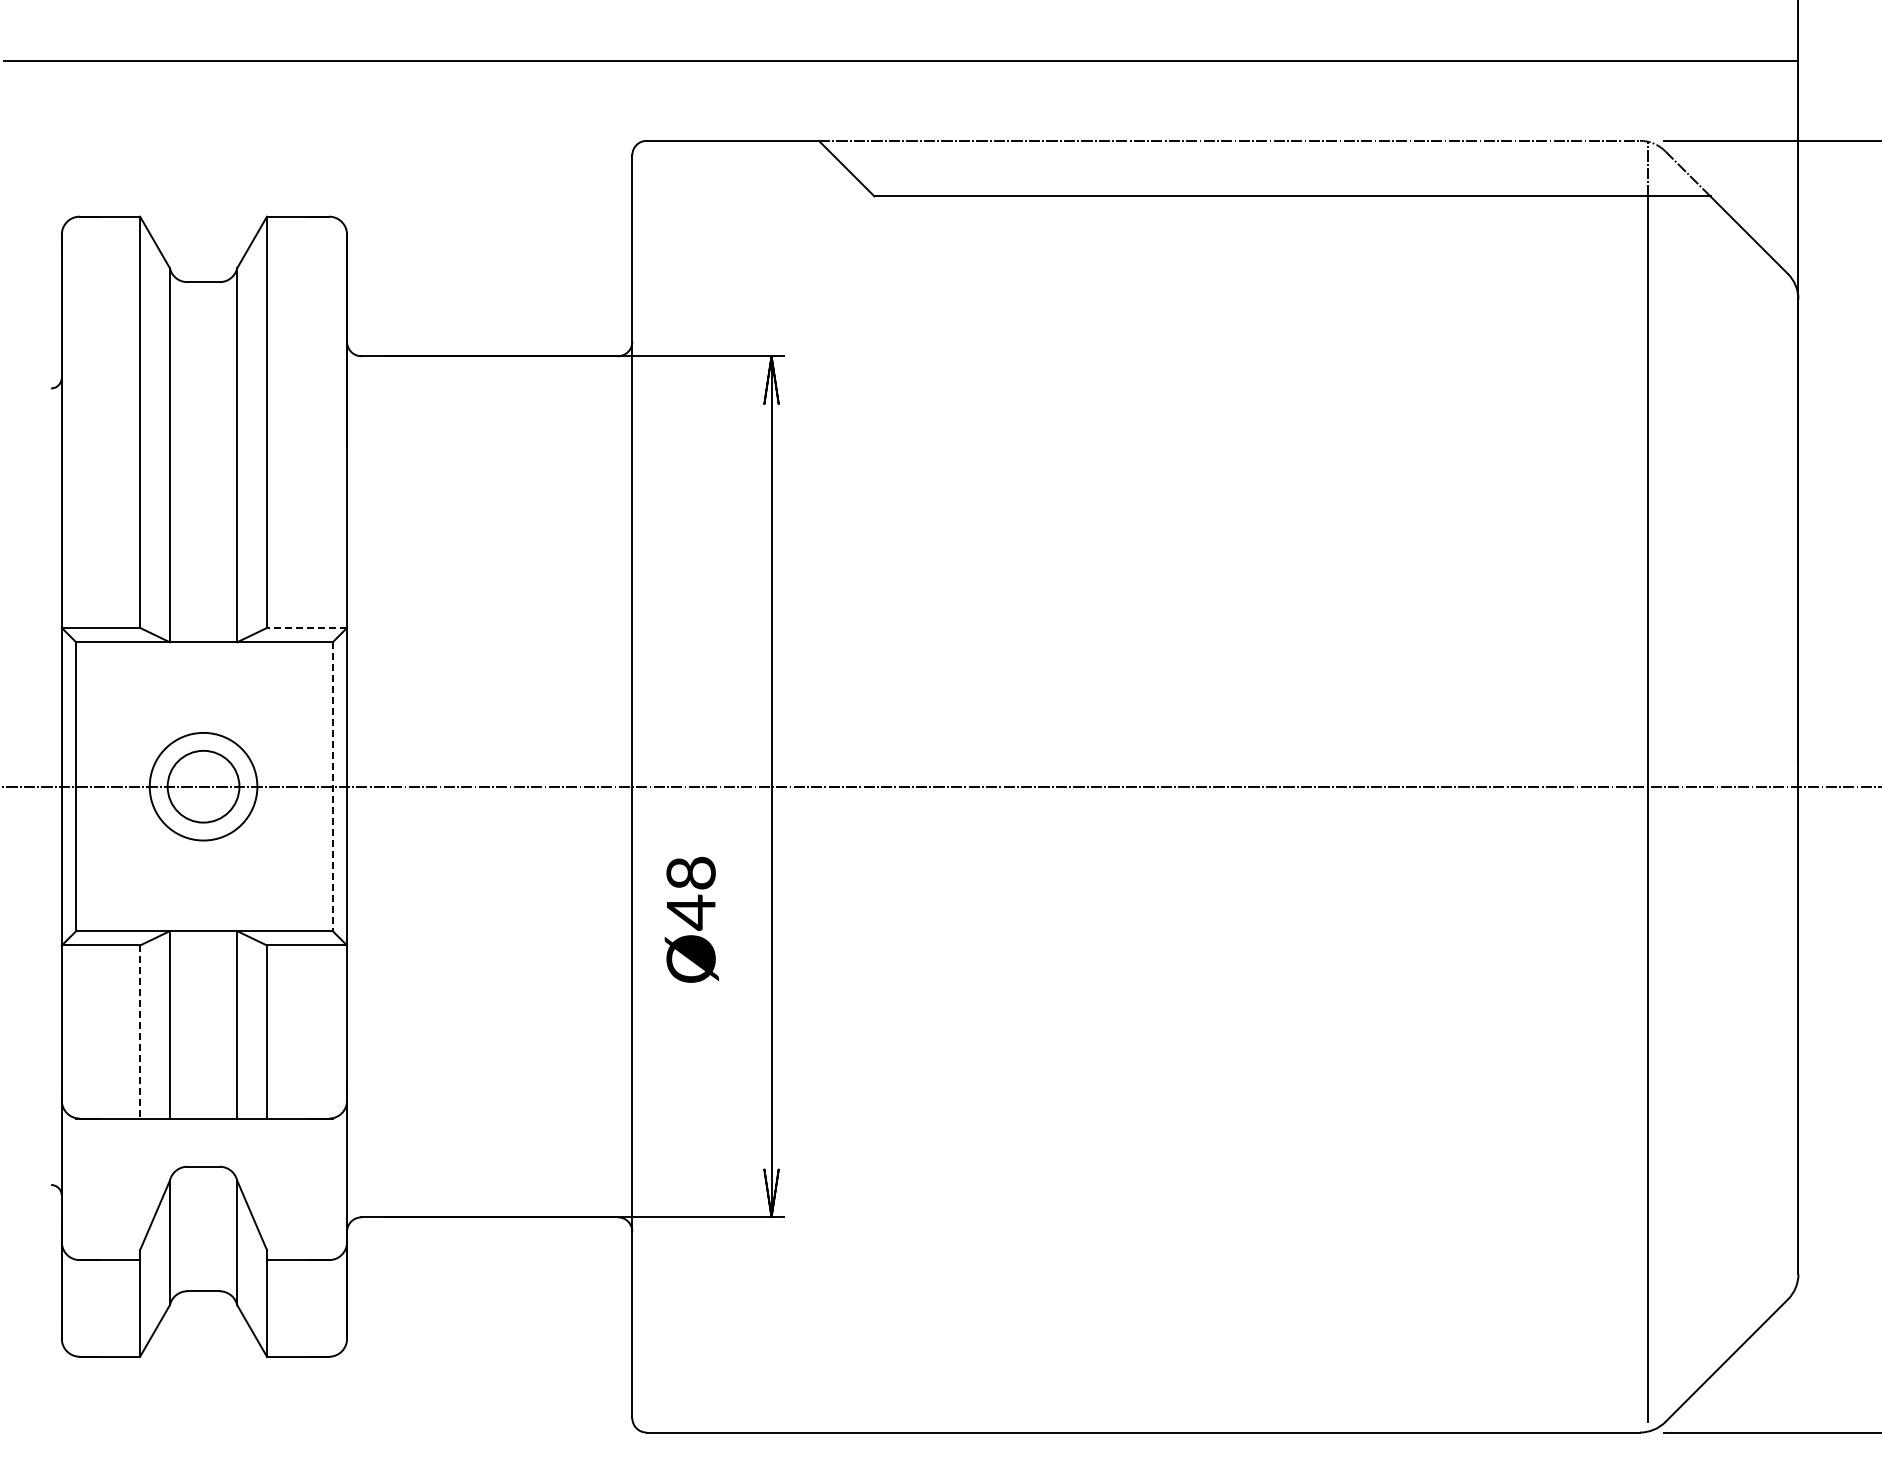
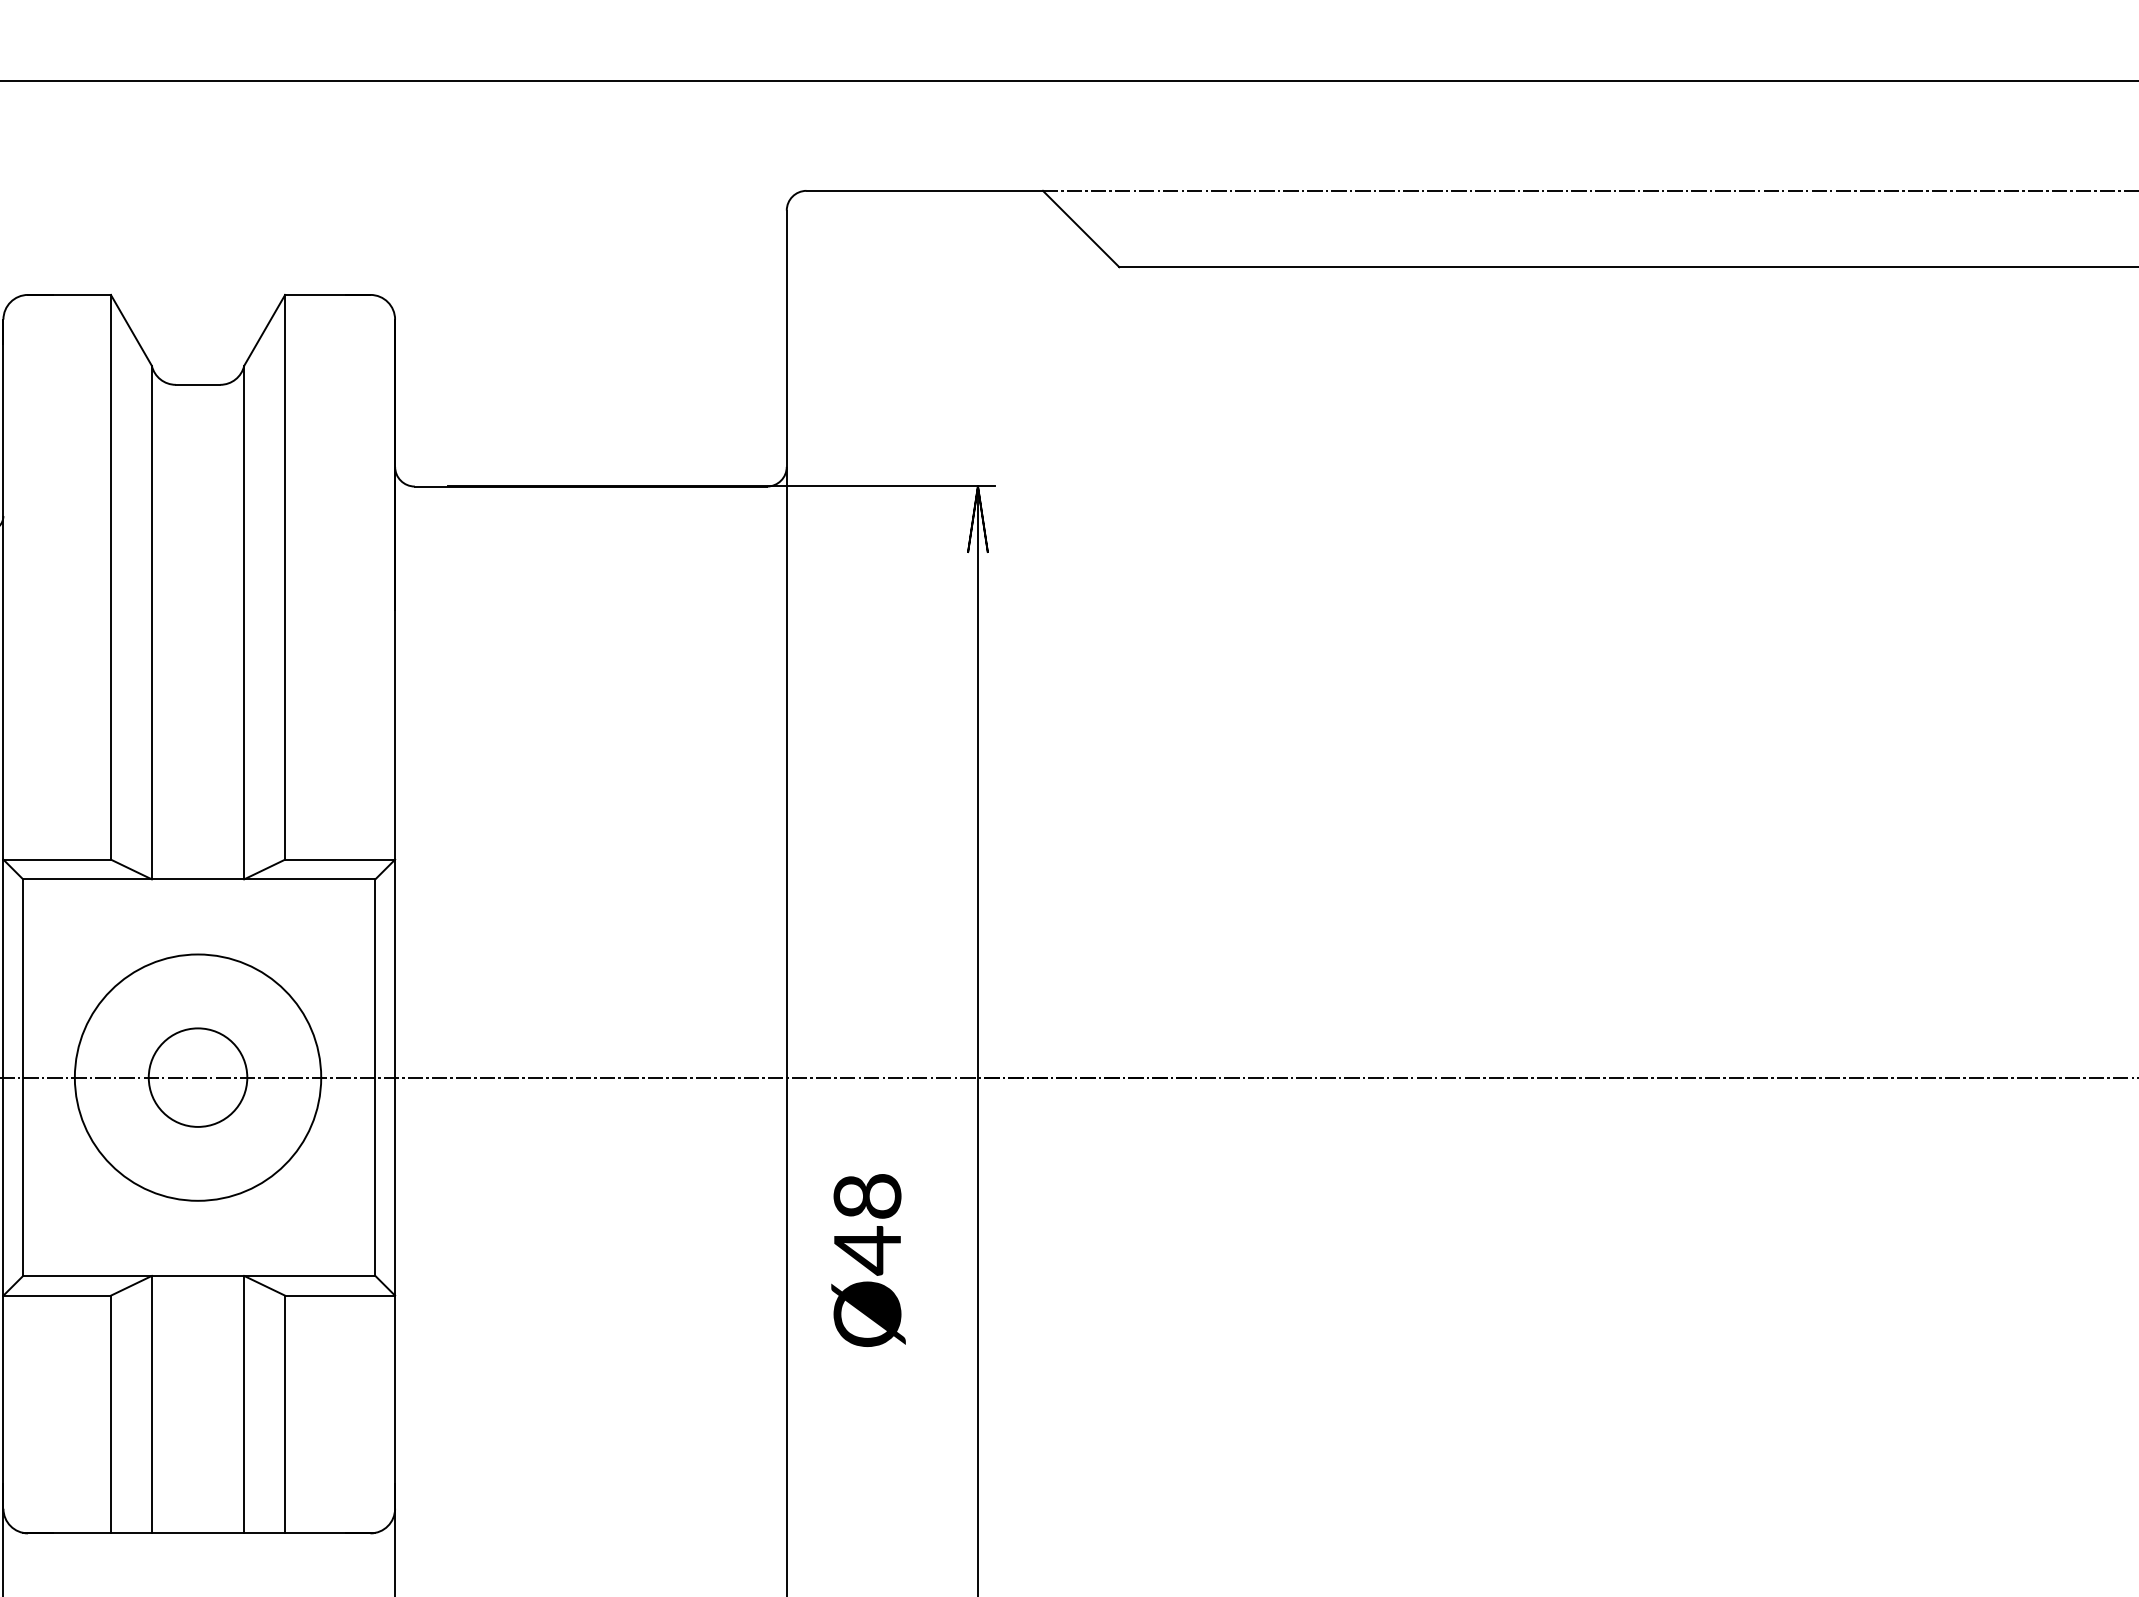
line: (306, 627) -> (339, 859), dashed -> solid
circle: (203, 786) -> (197, 1077), size x1.67
line: (332, 787) -> (375, 1078), dashed -> solid
line: (140, 1032) -> (111, 1415), dashed -> solid

